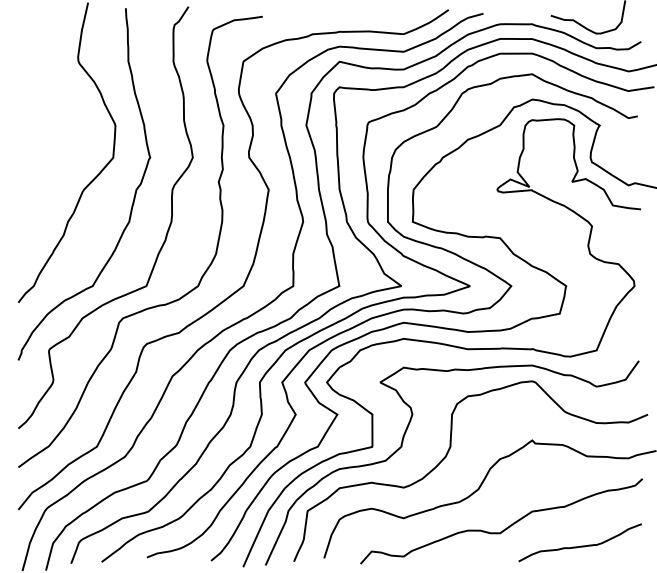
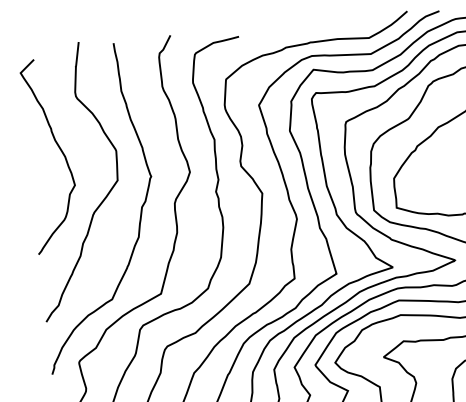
curve: (53, 115) -> (58, 148), added

